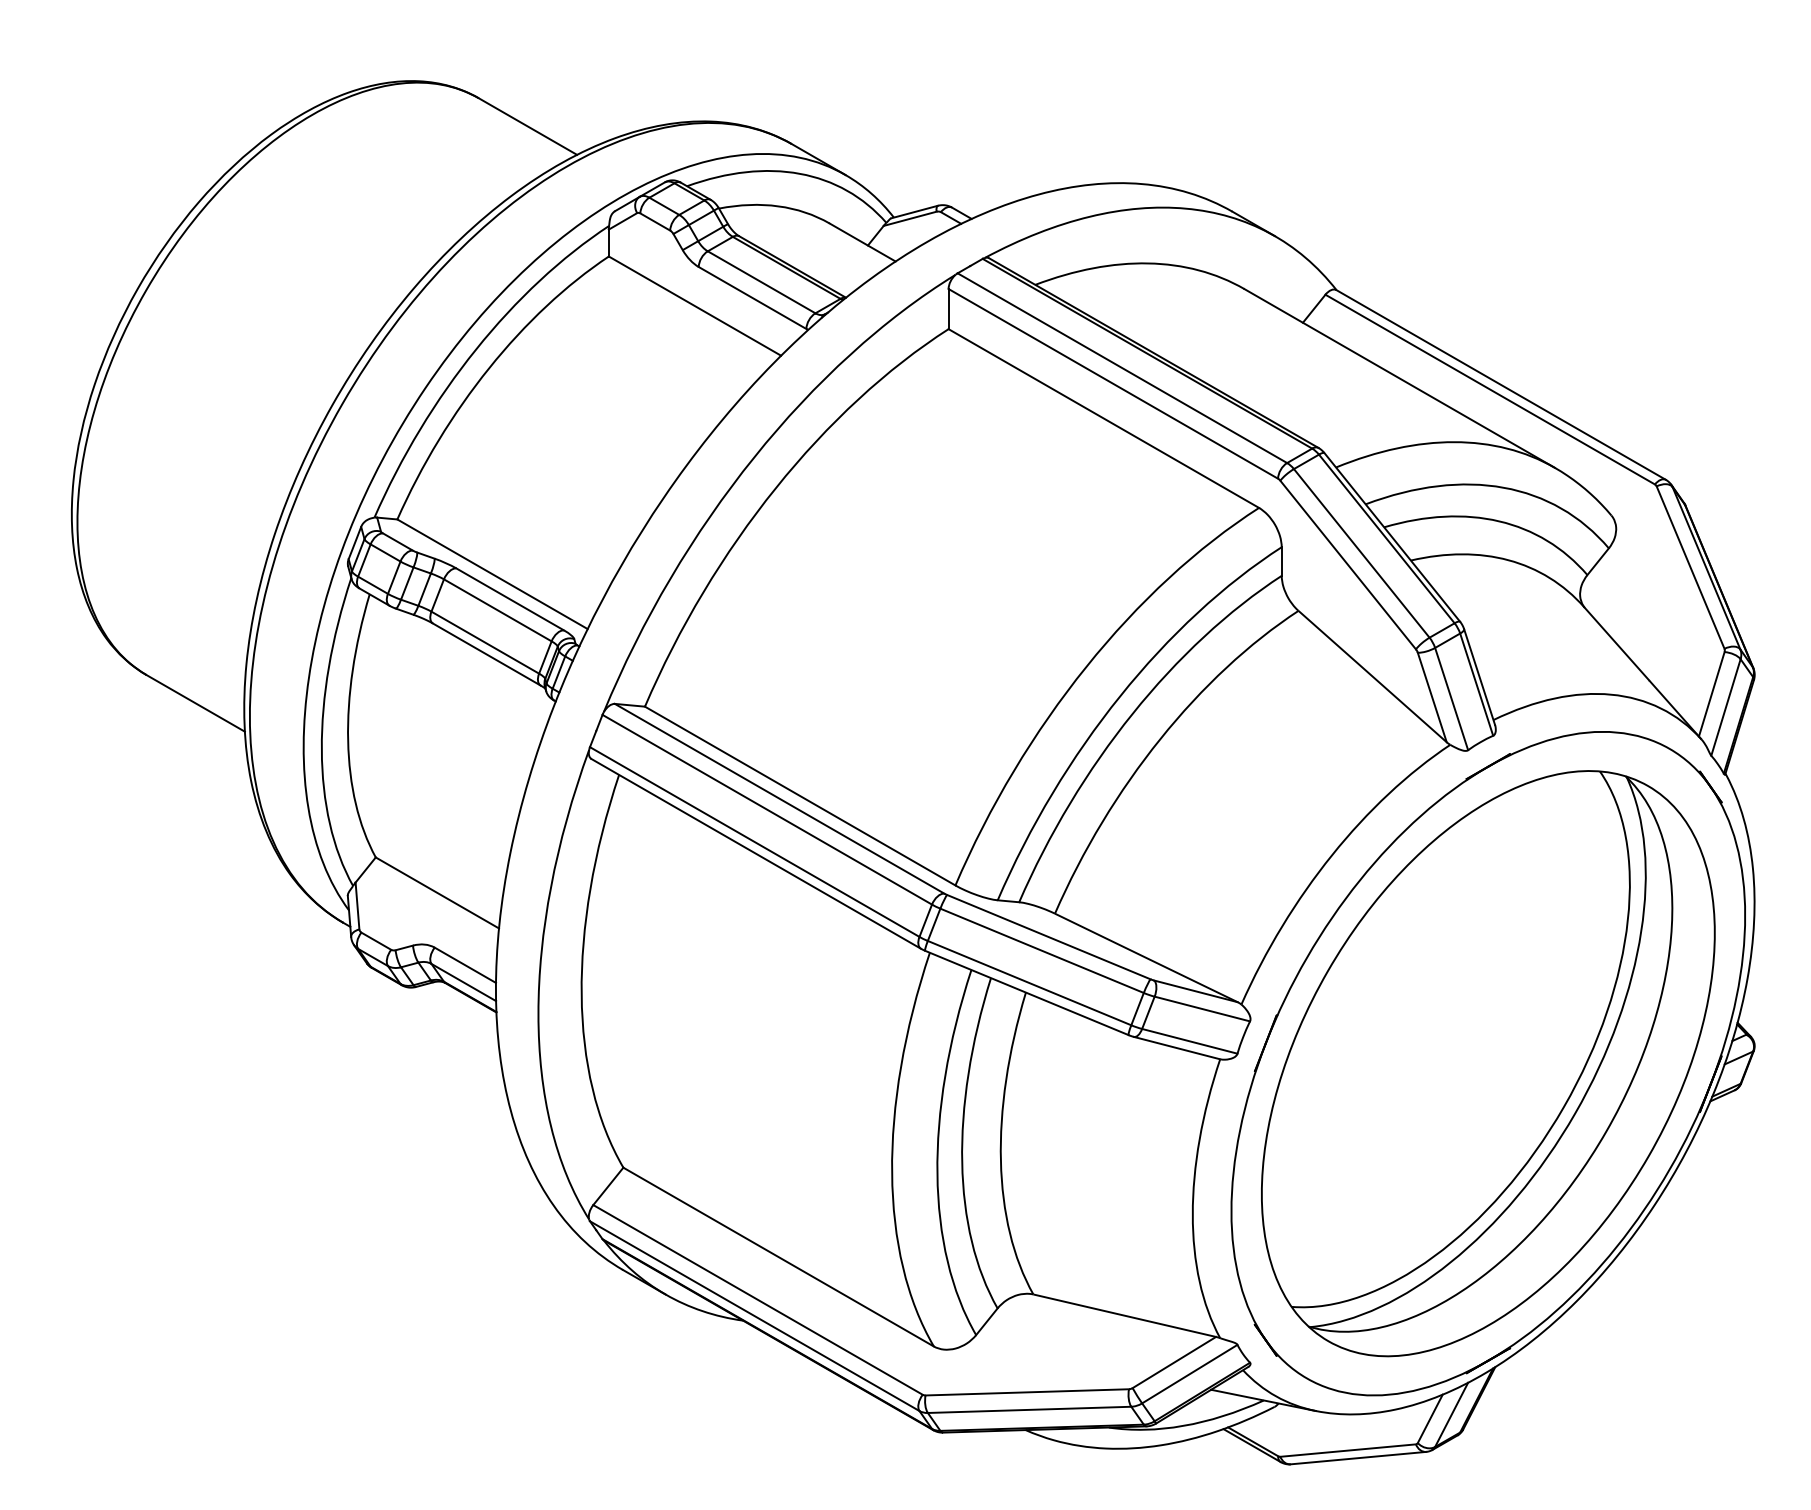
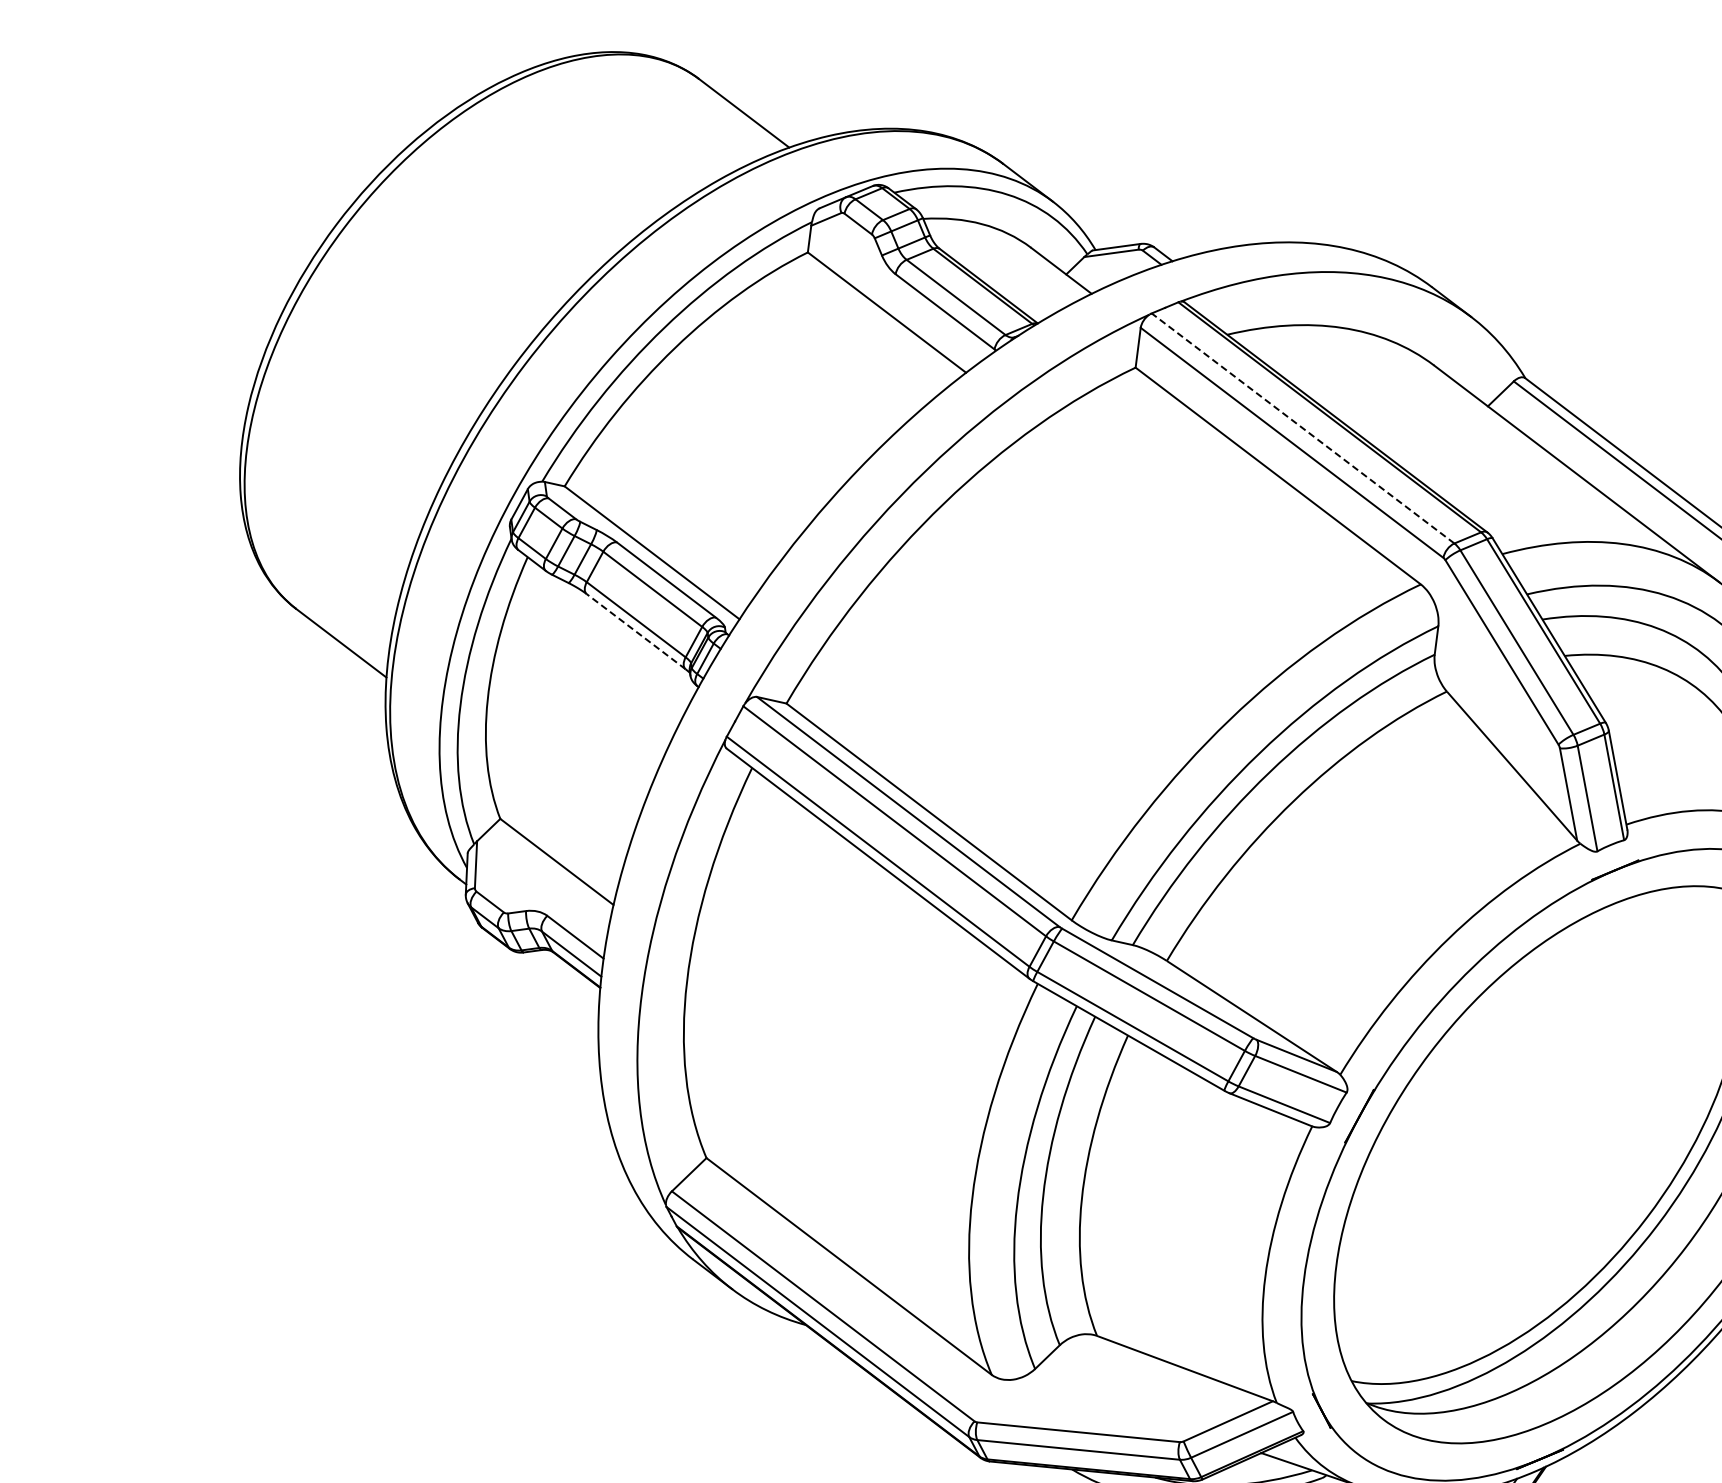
line: (1121, 367) -> (1302, 427), solid -> dashed
line: (486, 654) -> (635, 631), solid -> dashed

